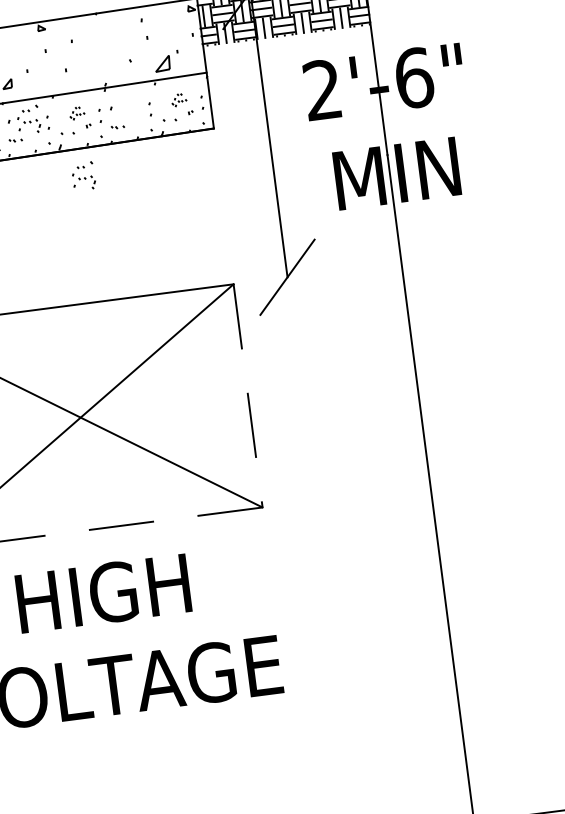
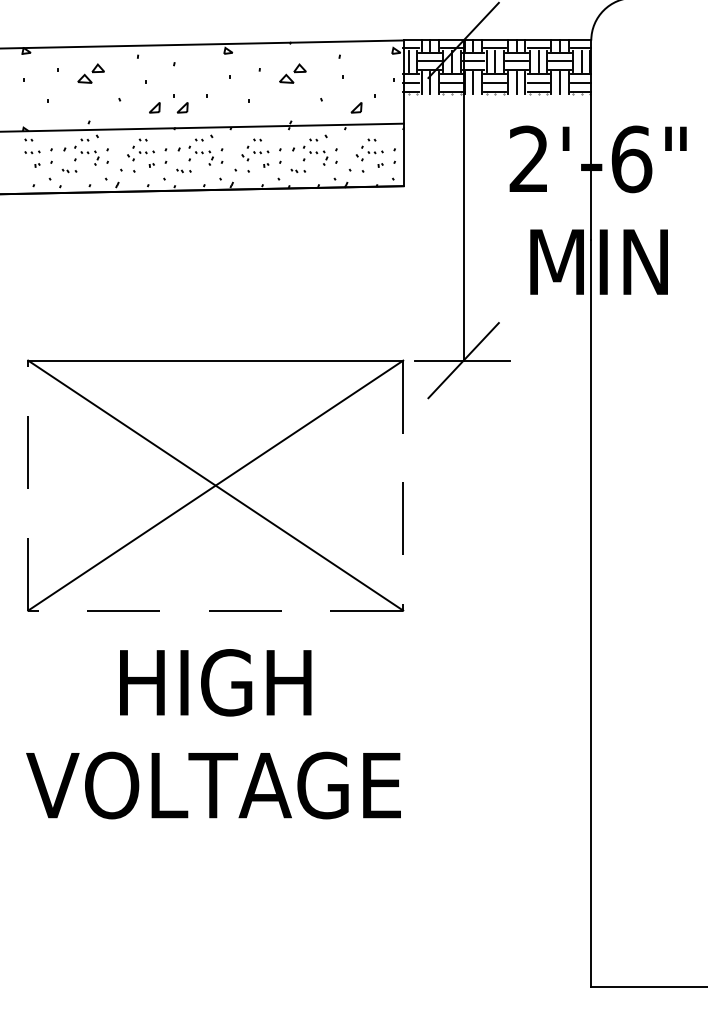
part: (101, 40) -> (292, 73), added
part: (162, 63) -> (356, 107), size x0.62
part: (179, 99) -> (369, 149), size x1.67
part: (77, 112) -> (255, 149), size x1.67
part: (83, 175) -> (315, 149), moved
line: (286, 277) -> (462, 360), added

